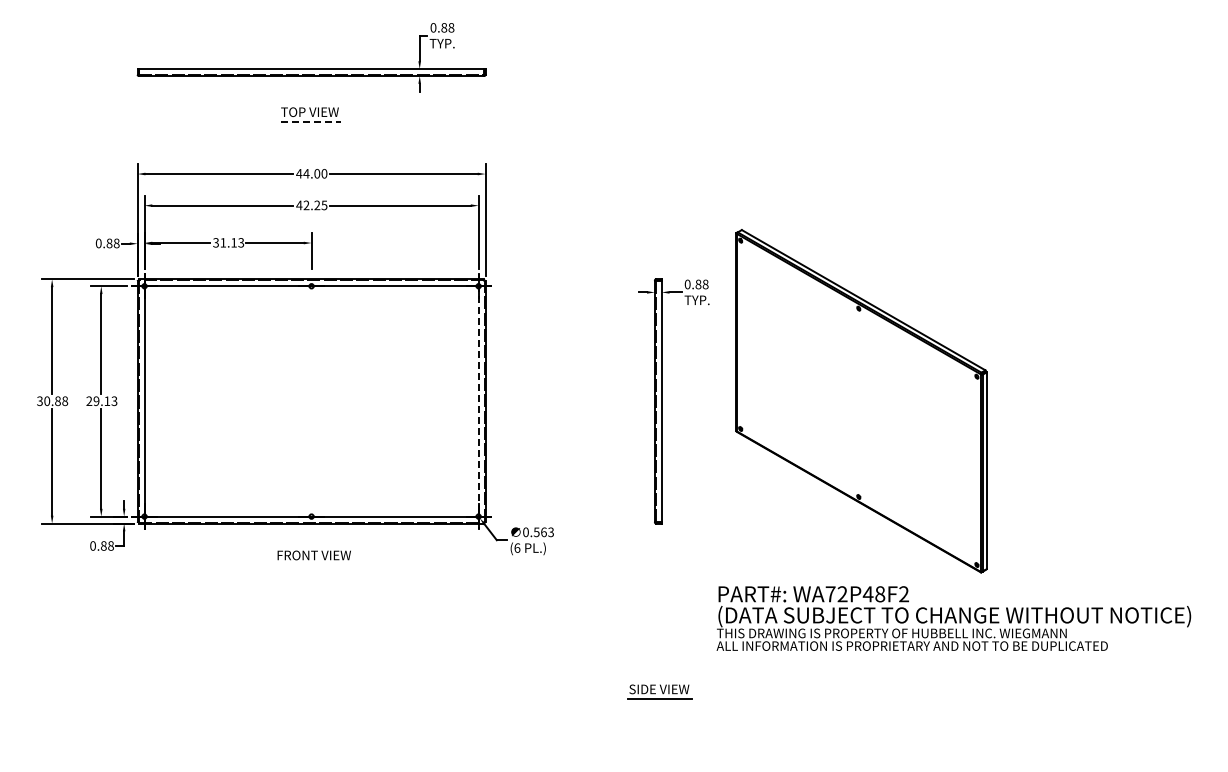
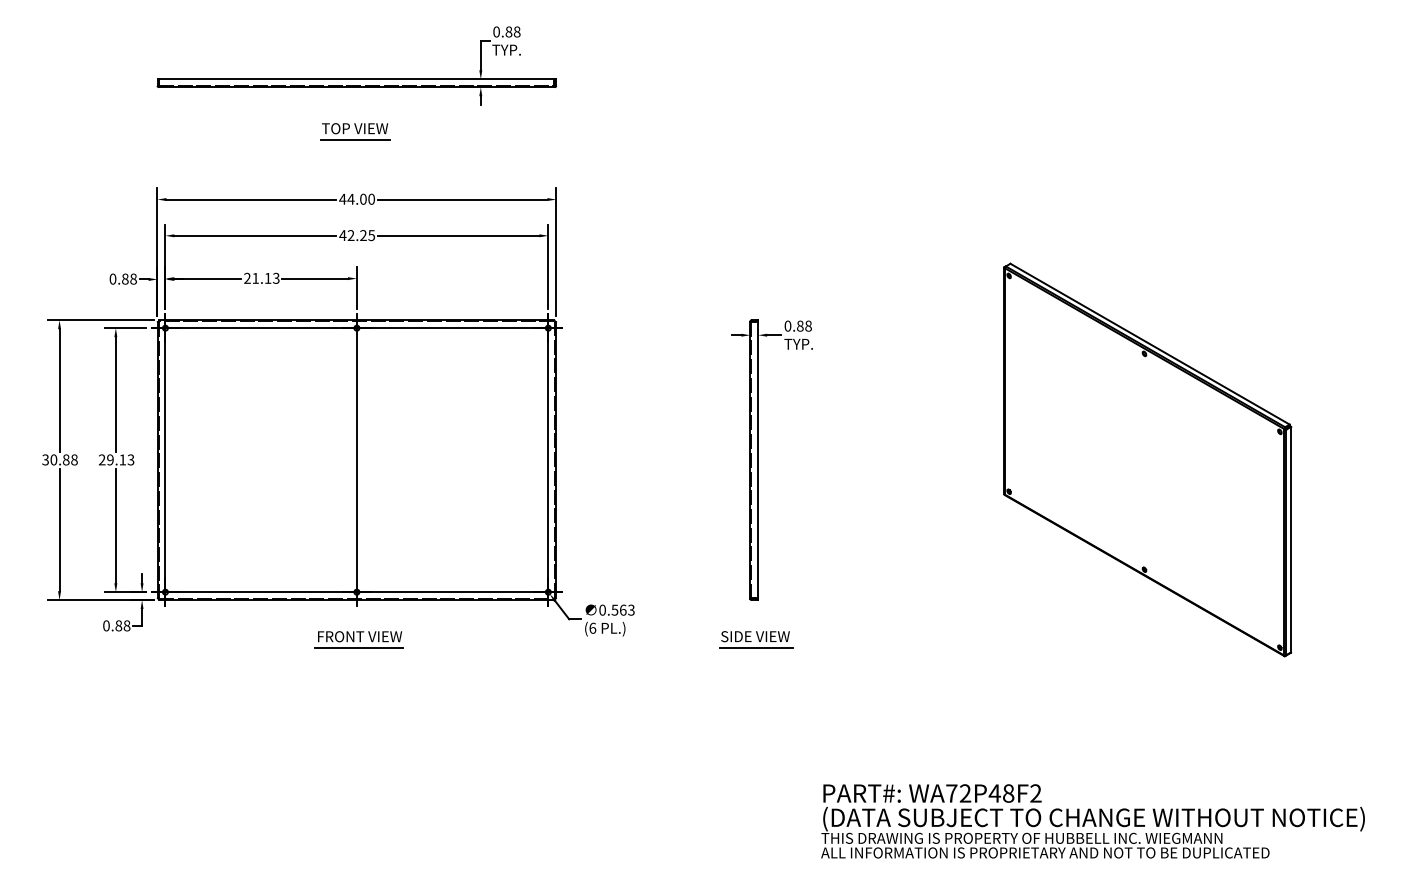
line: (310, 121) -> (355, 139), dashed -> solid
text: (215, 243) -> (246, 279), 31.13 -> 21.13
line: (311, 401) -> (356, 460), added
line: (478, 401) -> (548, 460), dashed -> solid
part: (861, 401) -> (1147, 460), moved
line: (313, 565) -> (359, 648), added
text: (953, 618) -> (1092, 821), moved
part: (659, 691) -> (755, 639), moved

